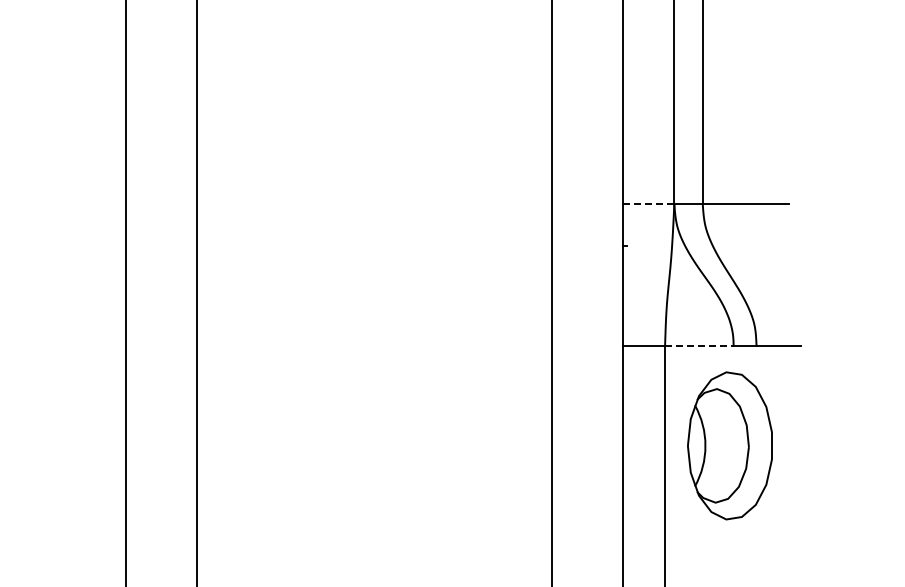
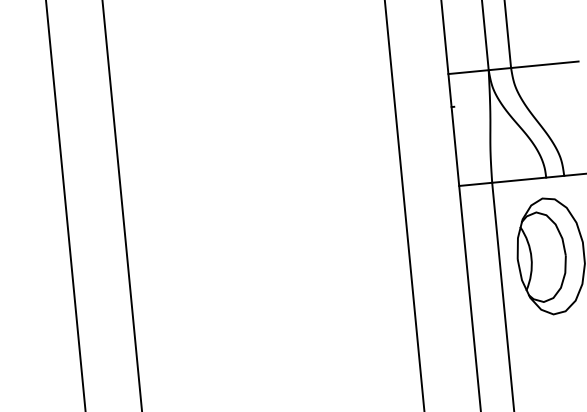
line: (648, 204) -> (468, 72), dashed -> solid
line: (699, 346) -> (519, 180), dashed -> solid

